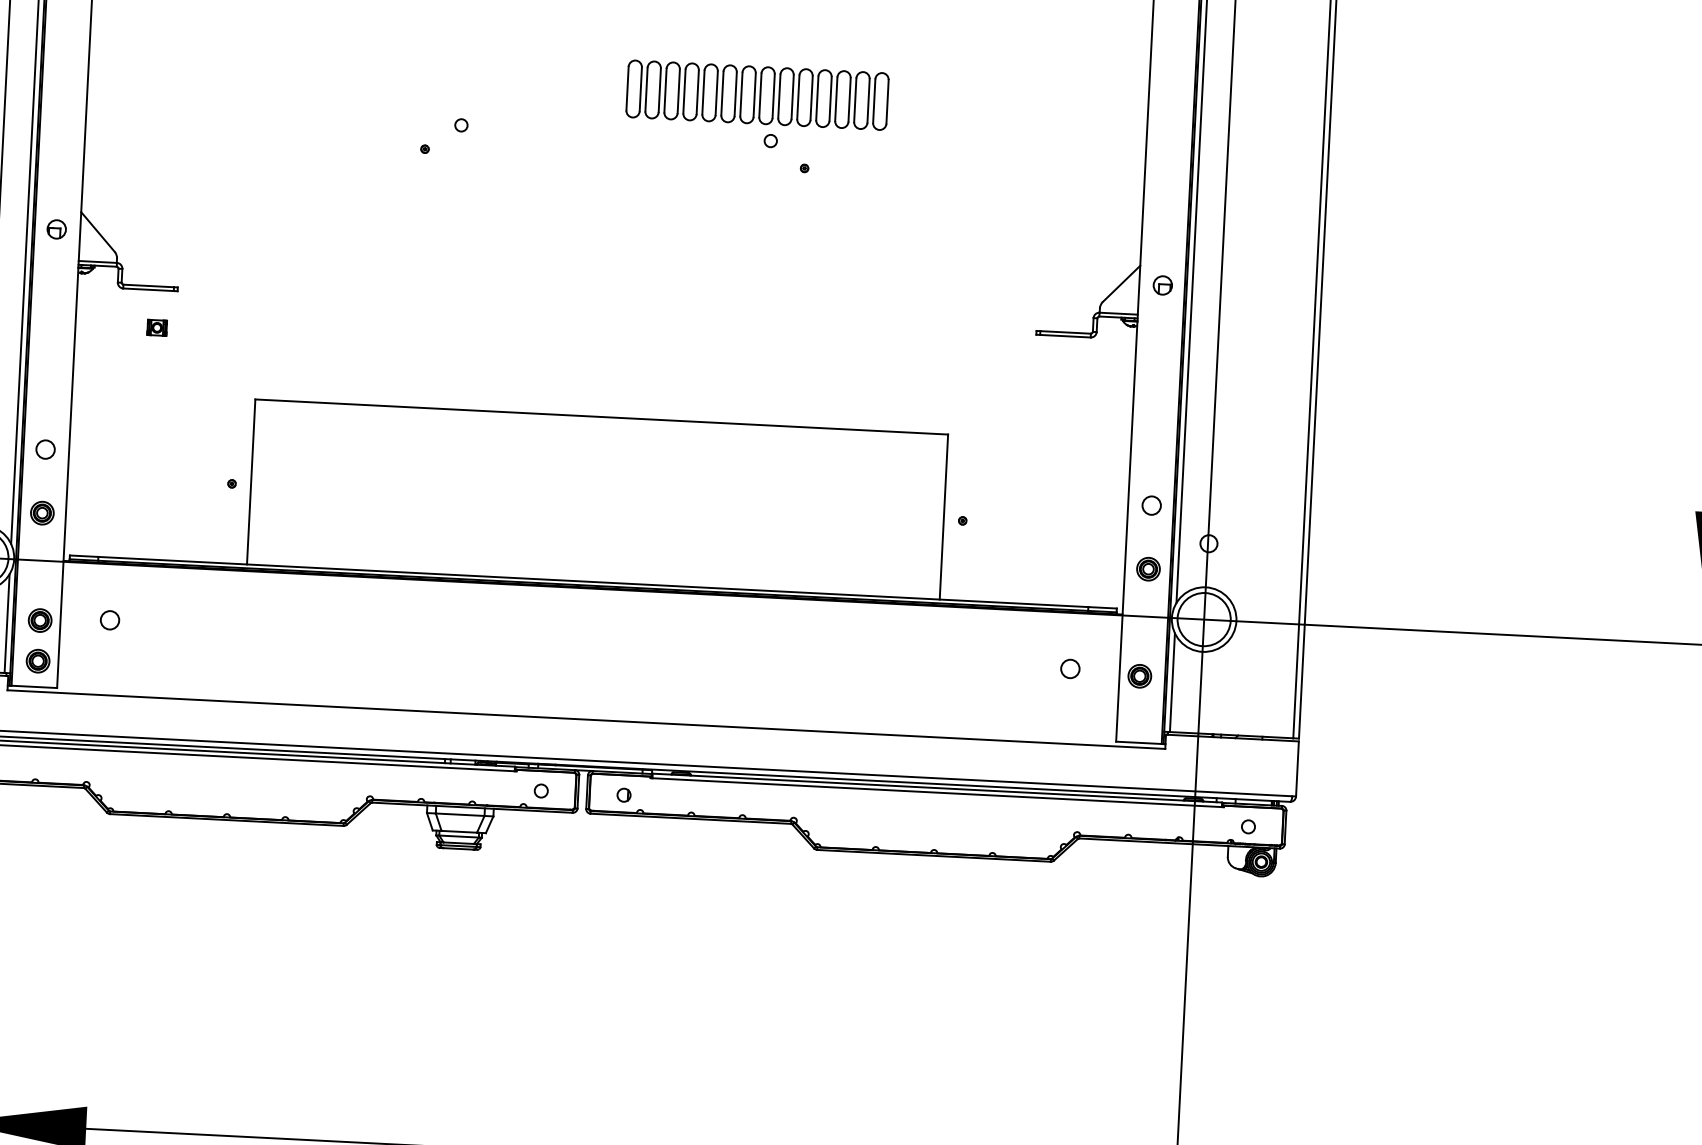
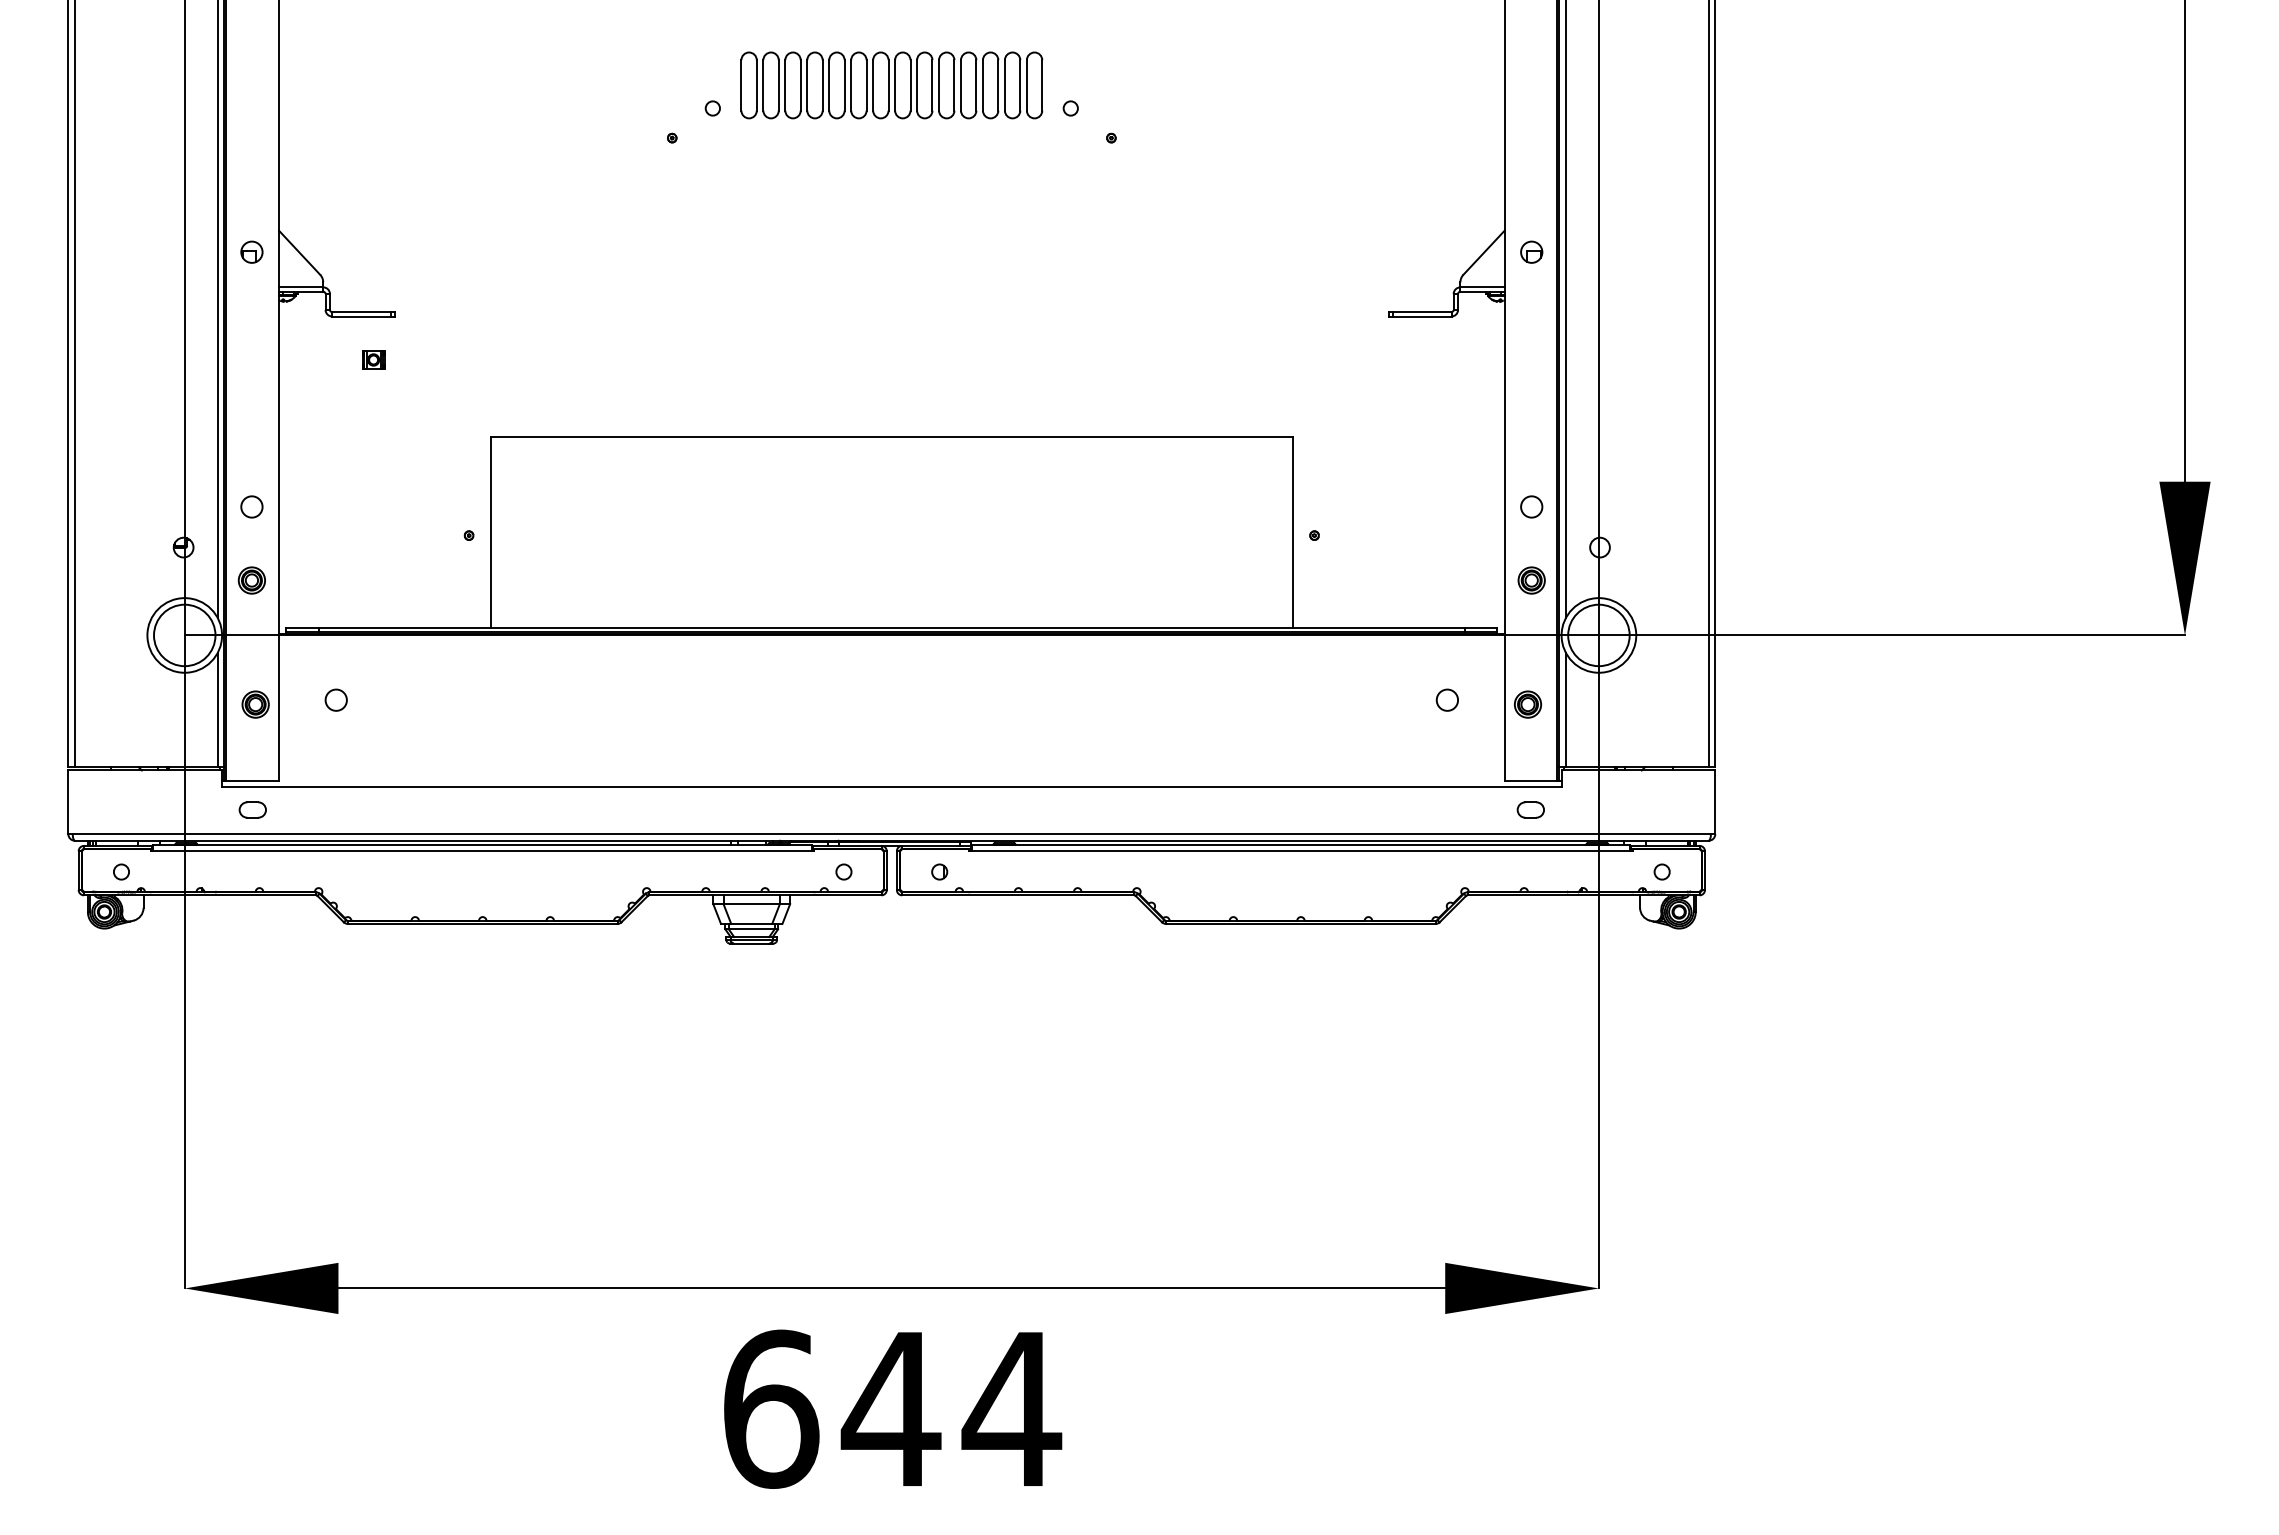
part: (757, 95) -> (891, 85), moved
part: (37, 661) -> (255, 751), removed
part: (32, 711) -> (252, 809), added
part: (1137, 767) -> (1530, 809), added

